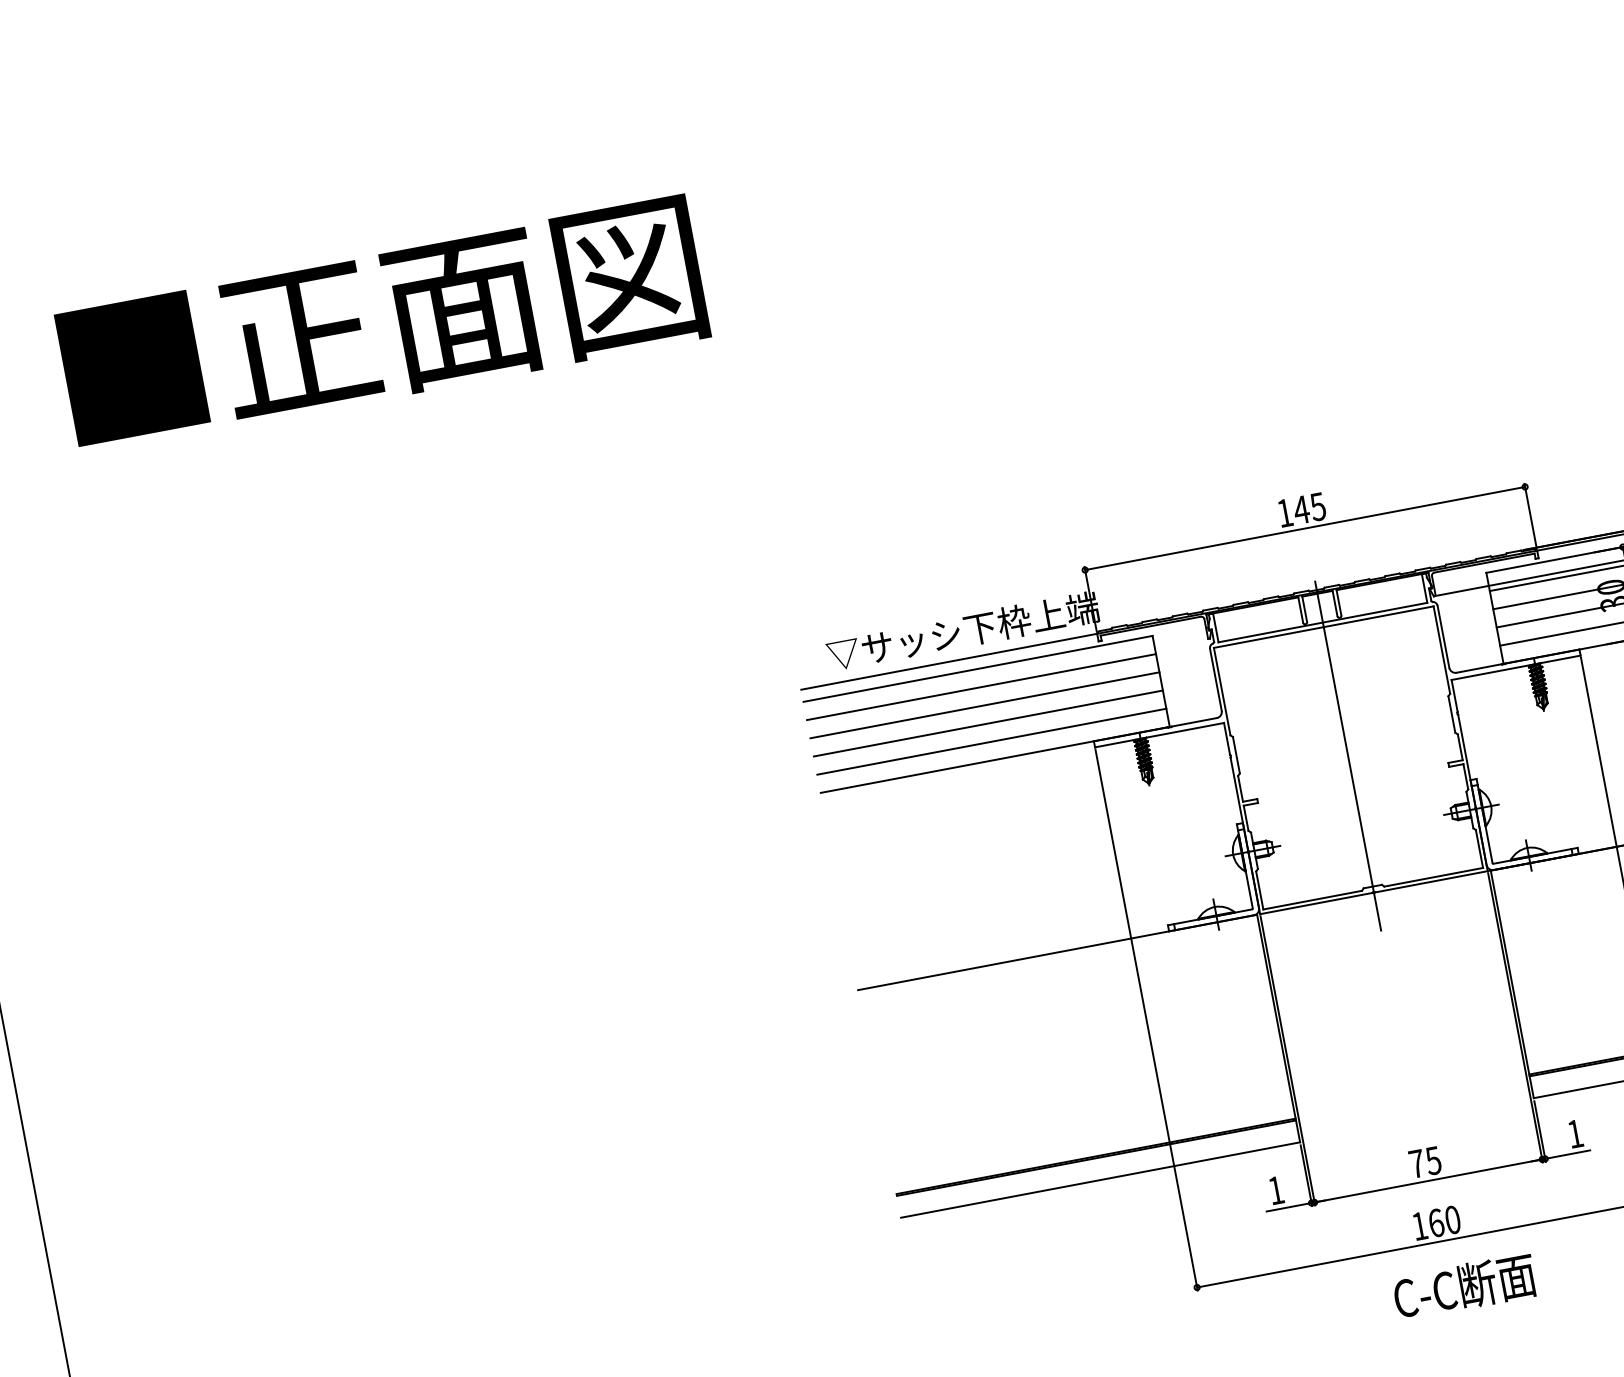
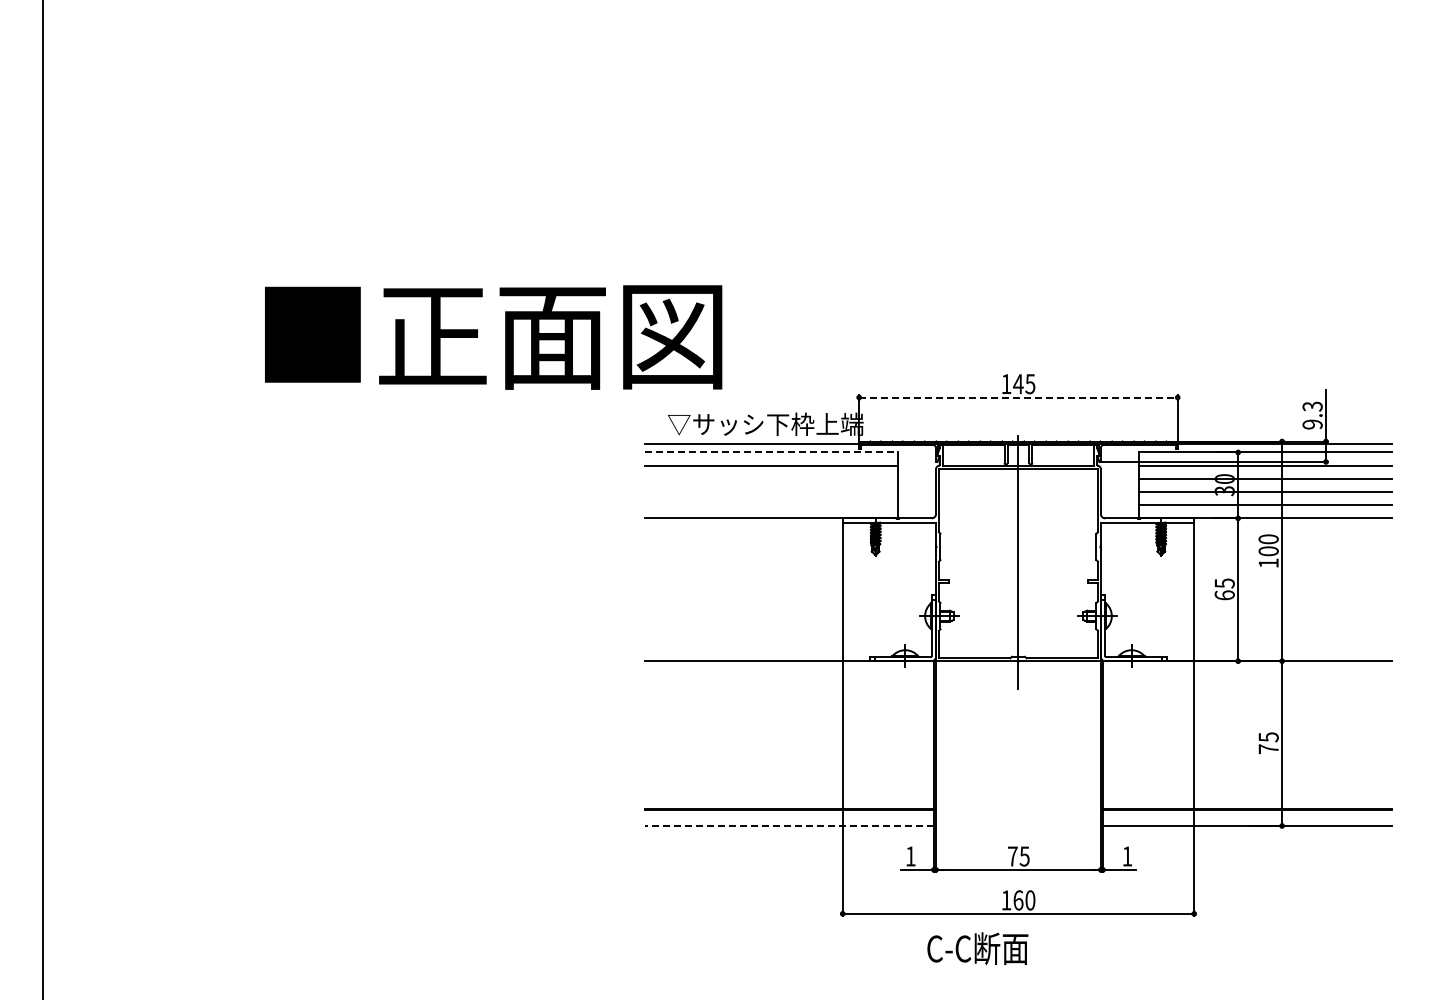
text: (382, 325) -> (493, 337), moved
line: (1305, 528) -> (1018, 397), solid -> dashed
line: (978, 668) -> (771, 452), solid -> dashed
line: (985, 704) -> (771, 478), removed
line: (988, 724) -> (771, 492), removed
line: (992, 742) -> (771, 505), removed
line: (1099, 1179) -> (788, 825), solid -> dashed
text: (1464, 1286) -> (977, 948), moved

